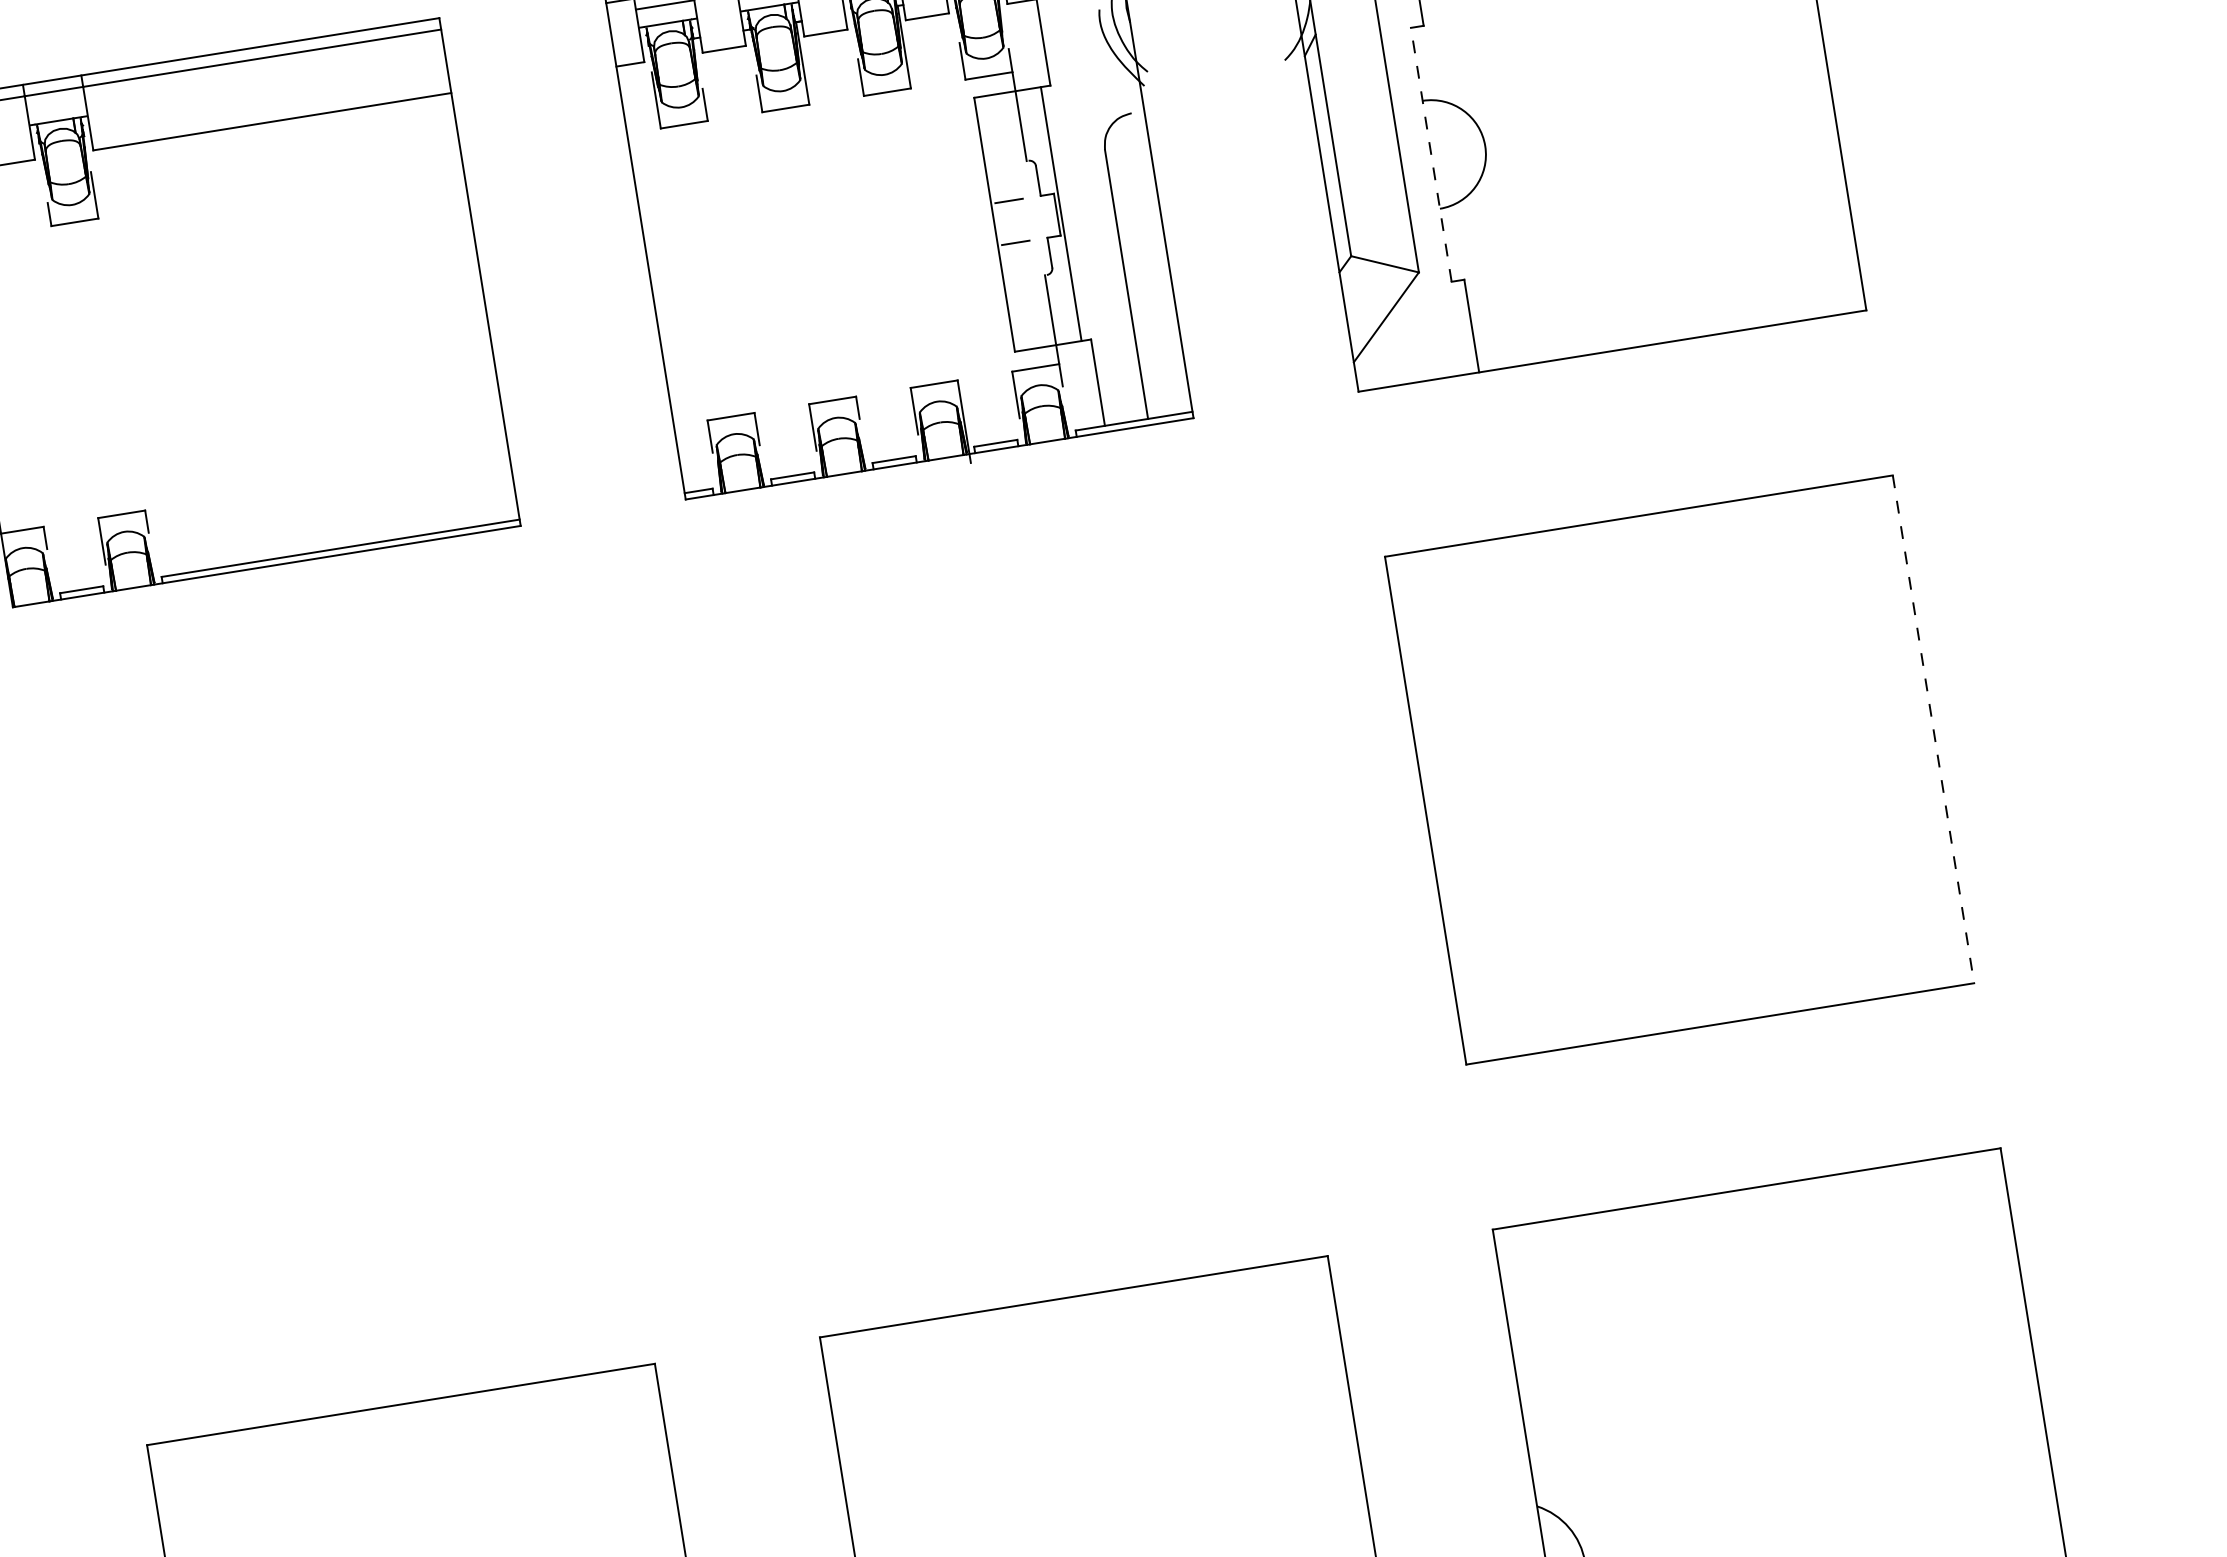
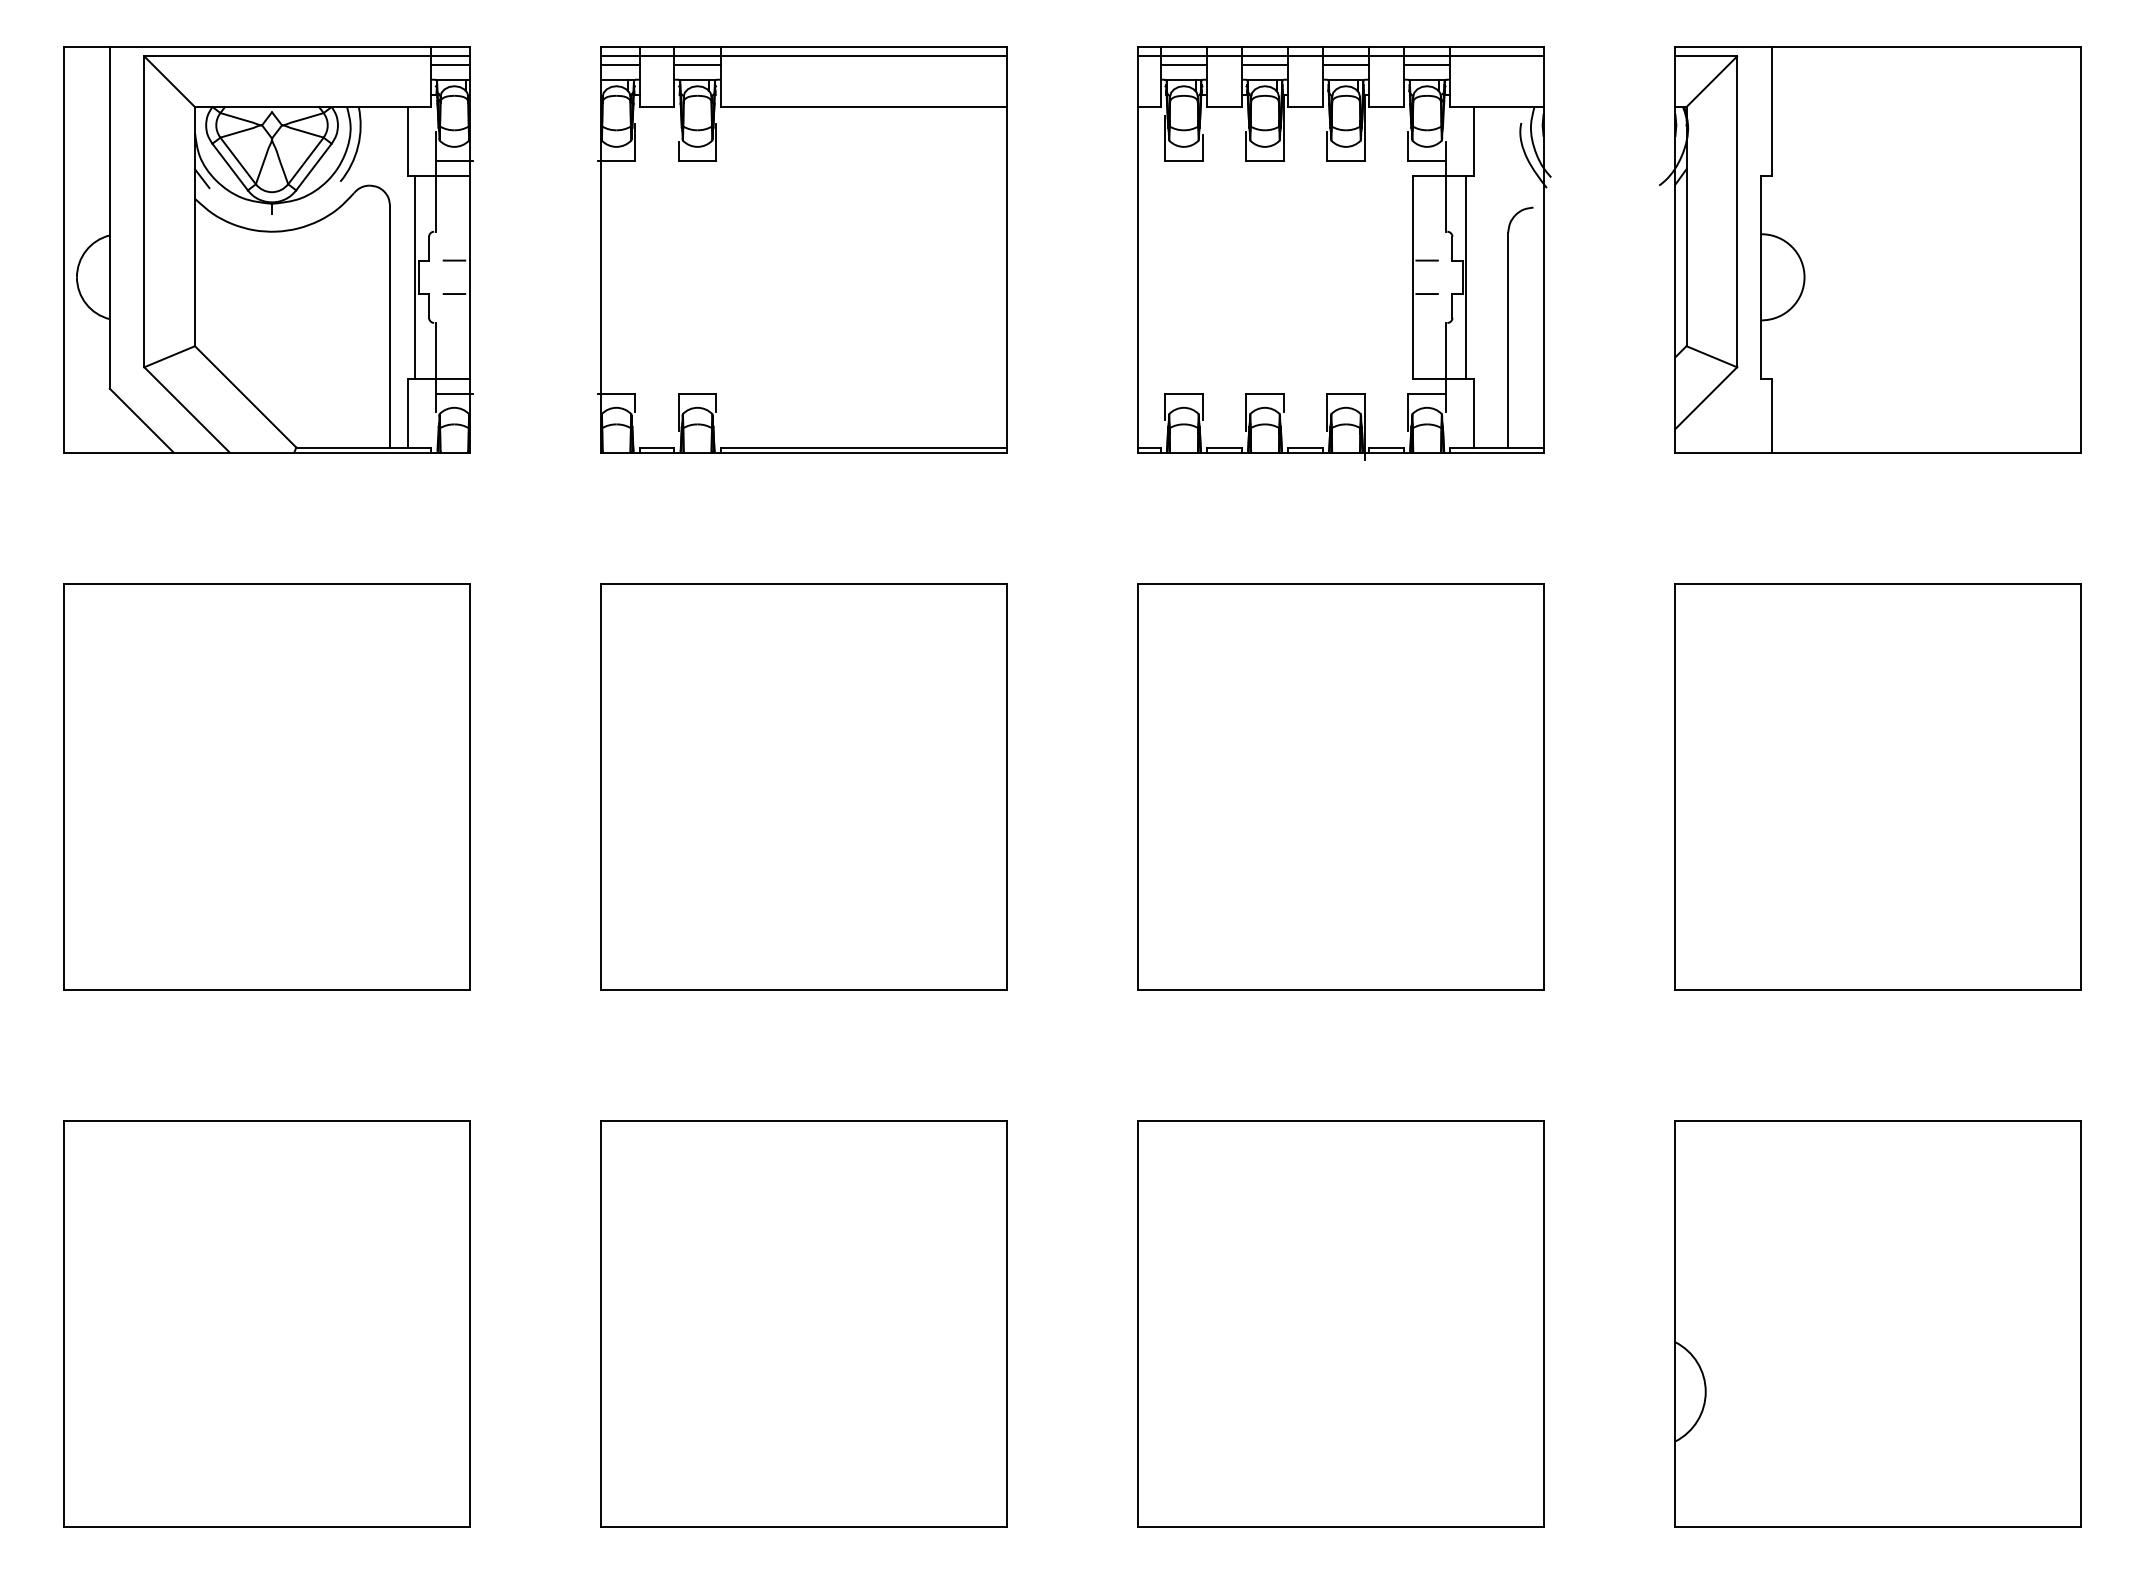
line: (55, 102) -> (697, 65), added
line: (1431, 153) -> (1761, 276), dashed -> solid
line: (1933, 728) -> (2080, 786), dashed -> solid
part: (1006, 877) -> (1340, 786), added
part: (333, 985) -> (803, 786), added

